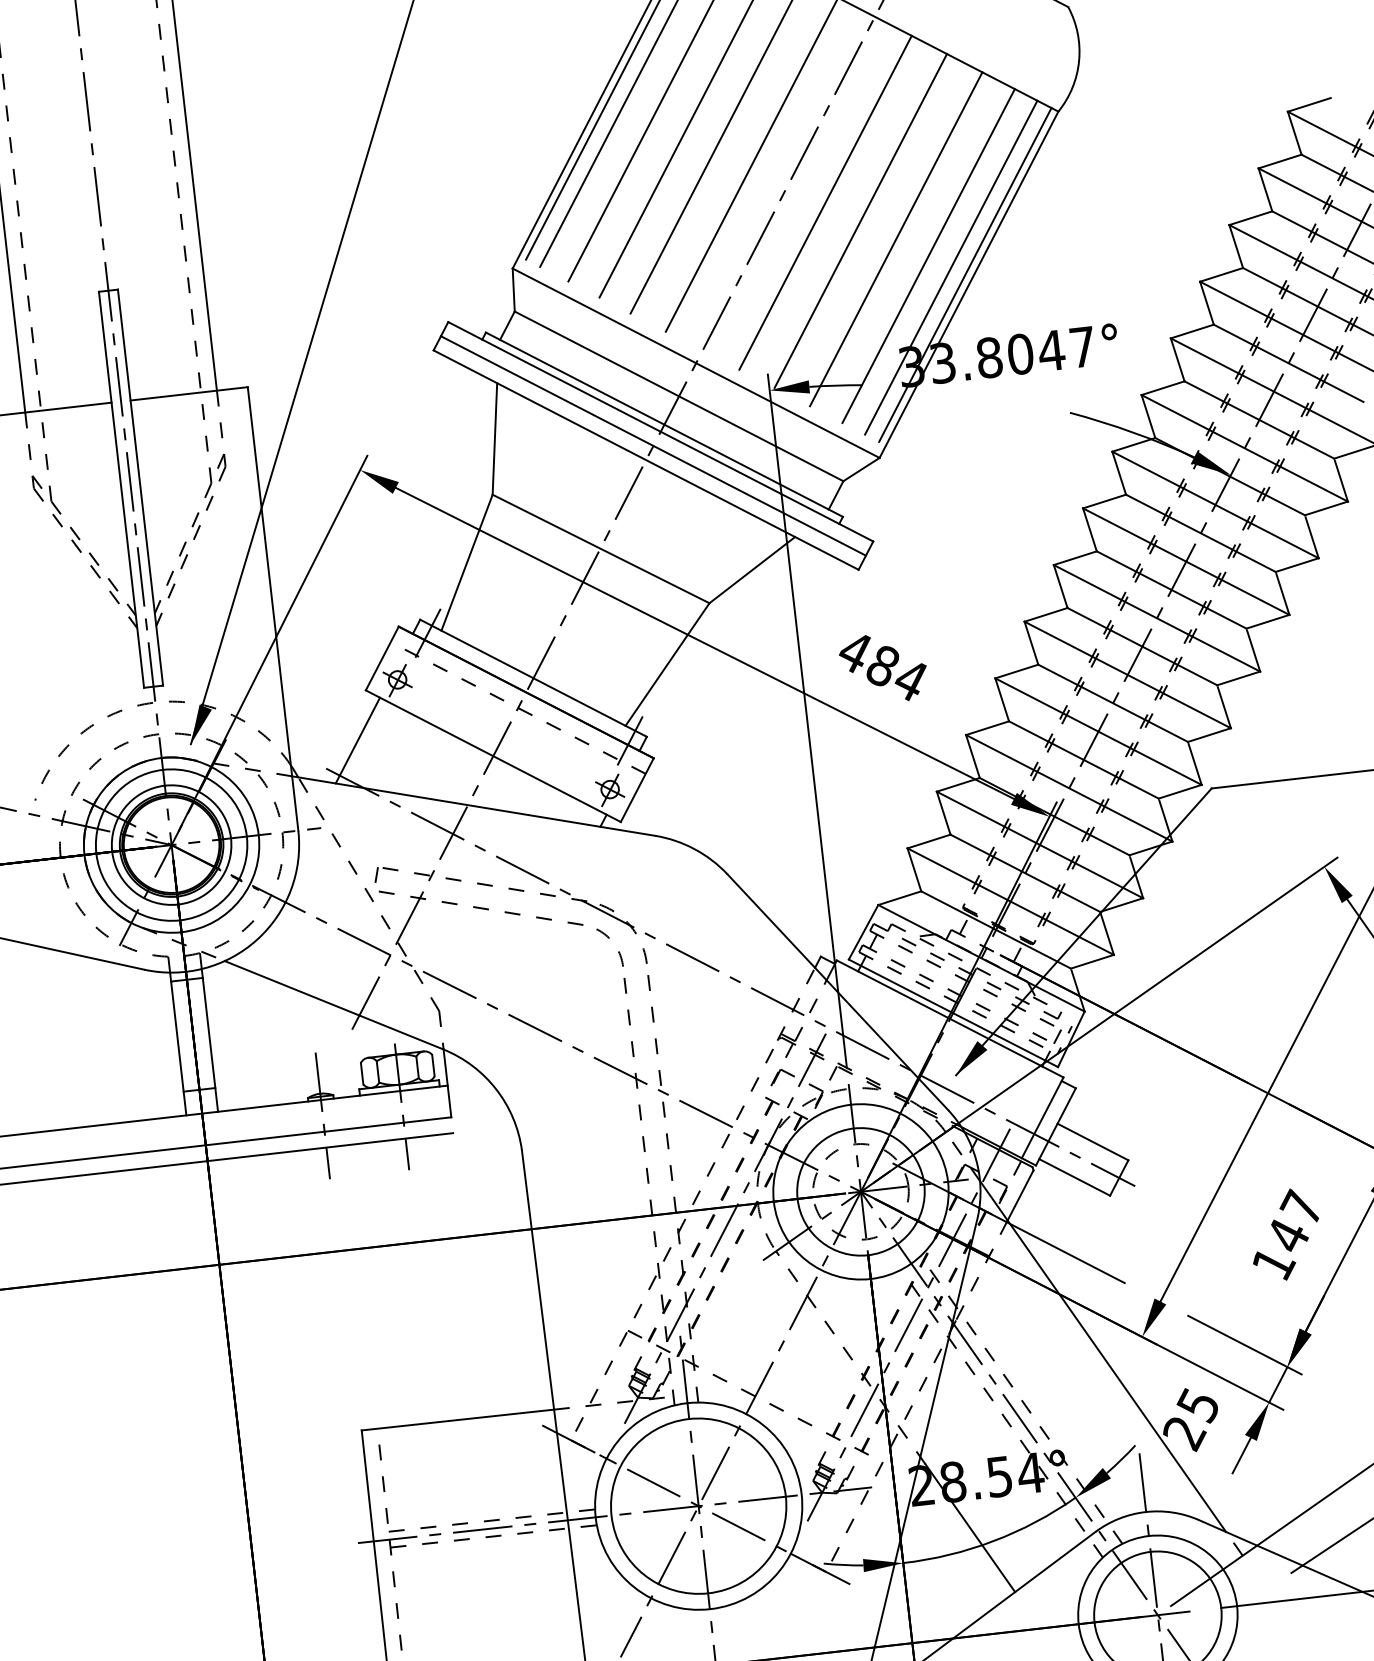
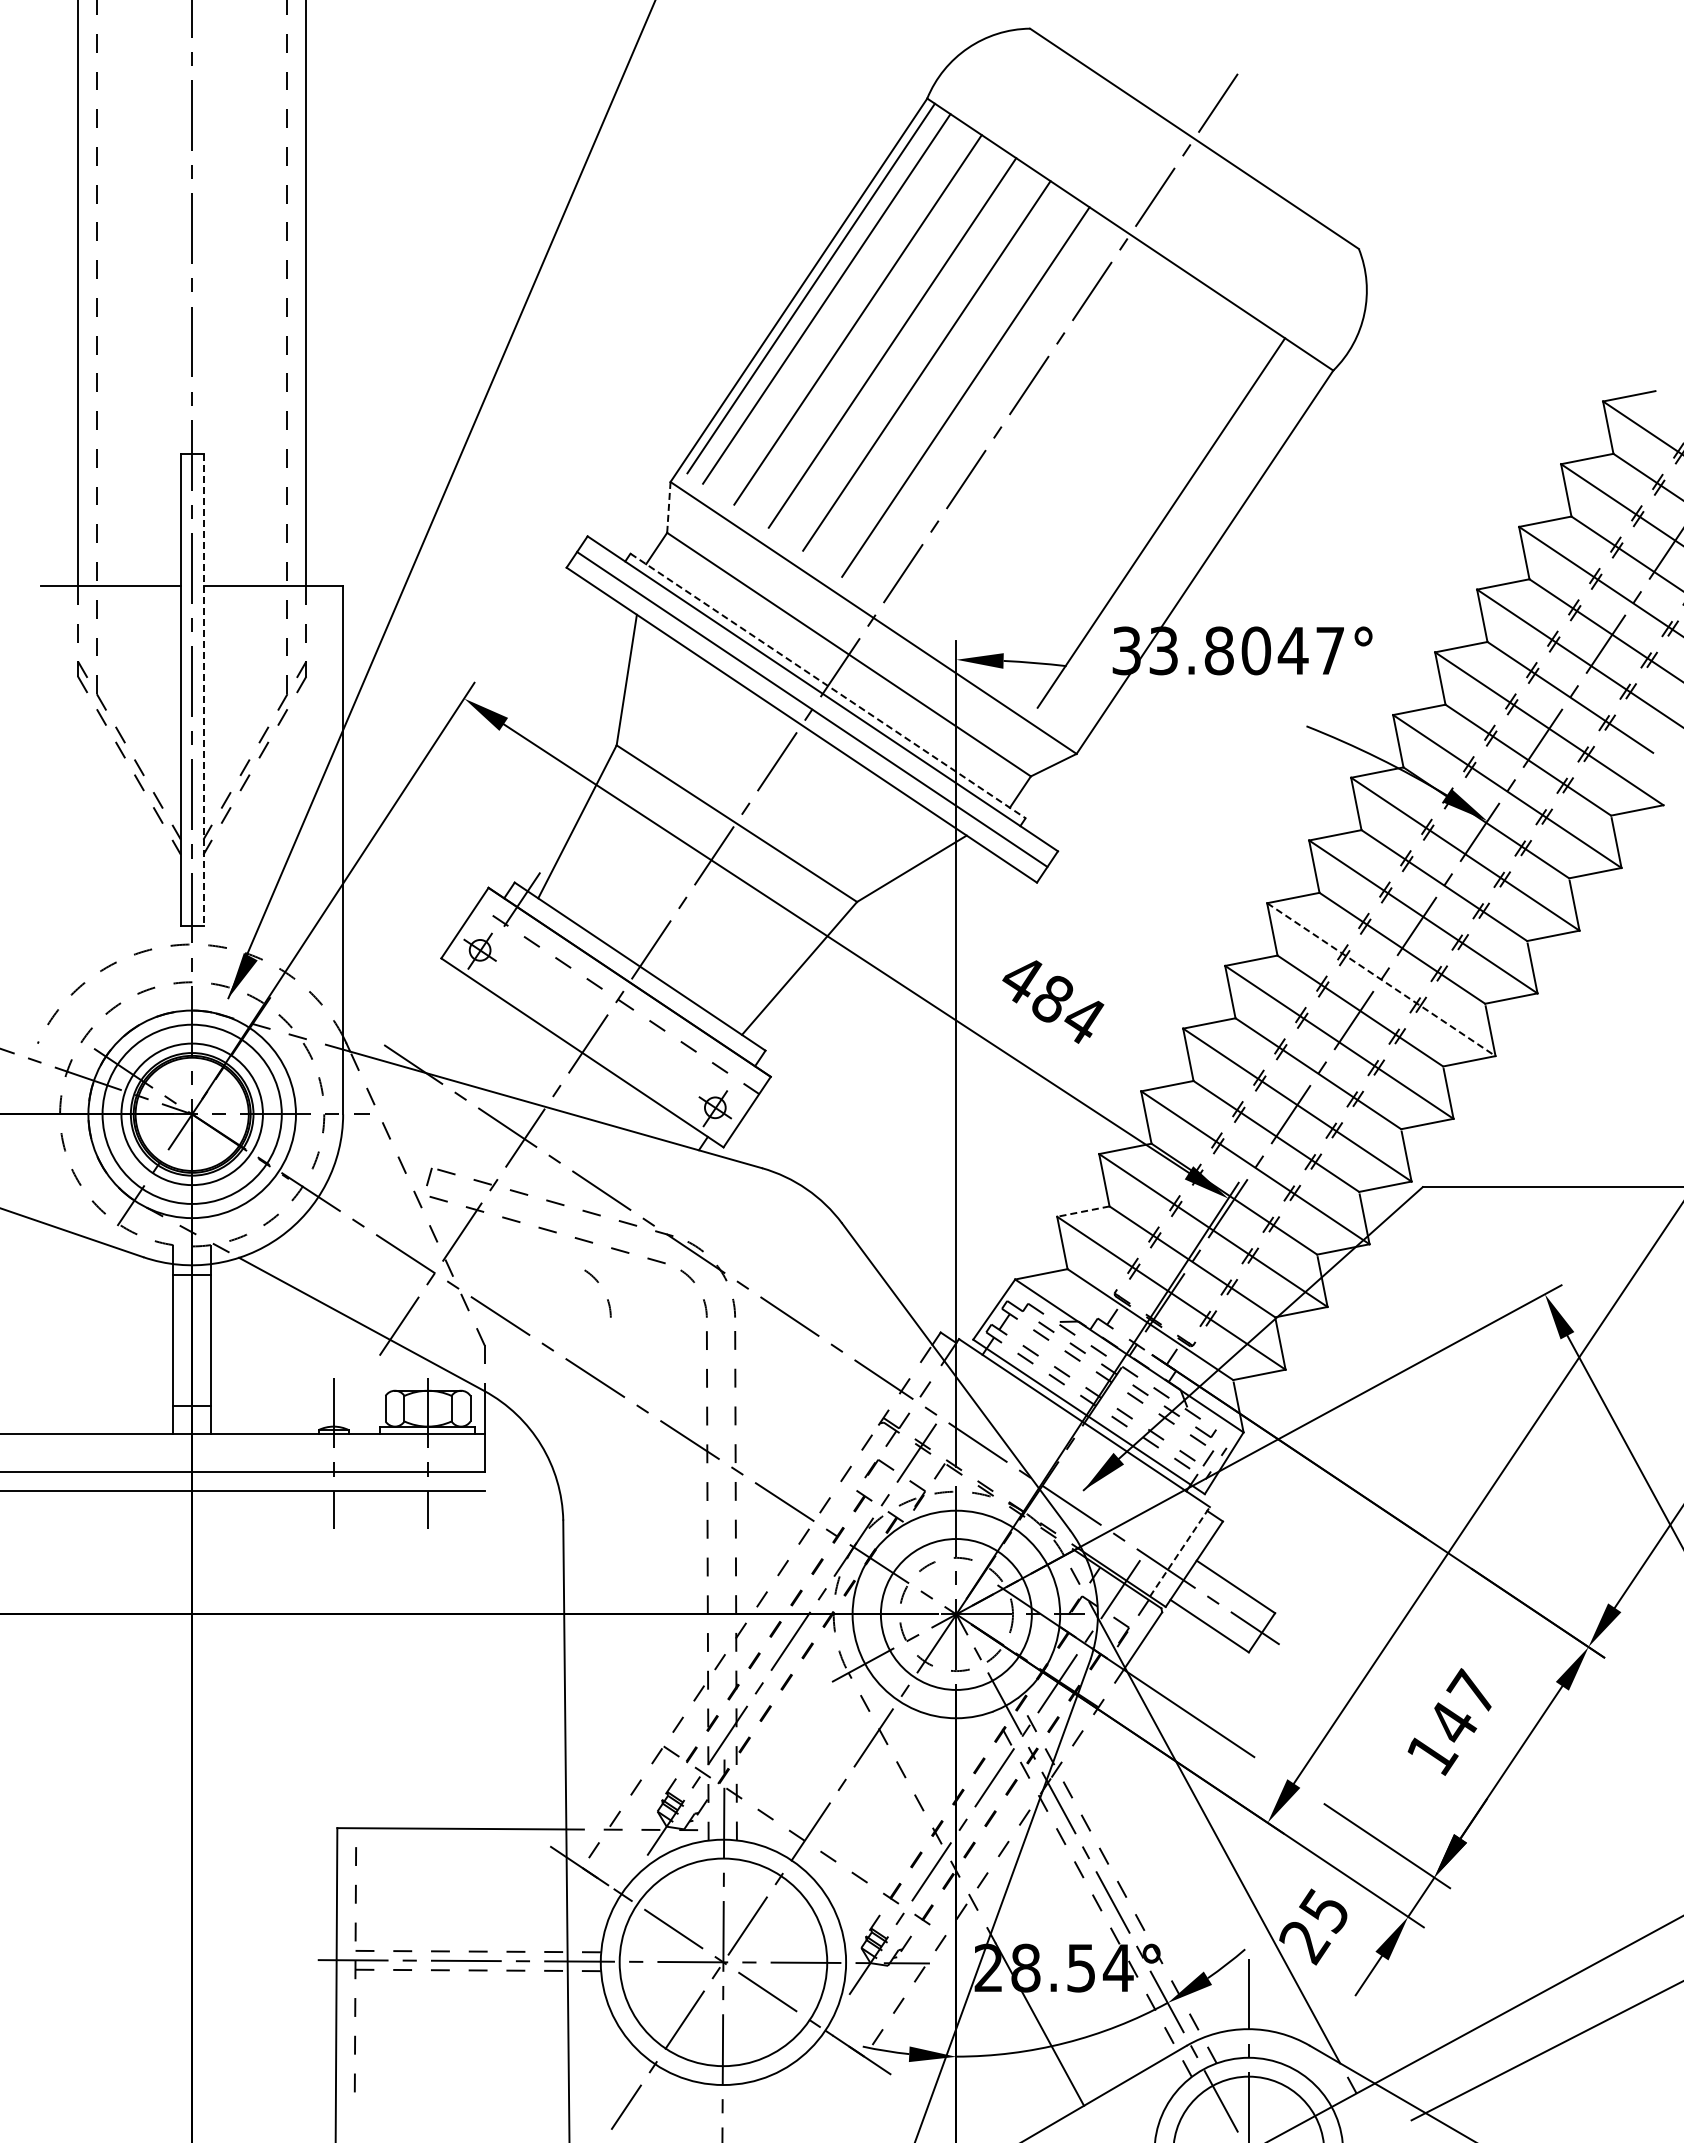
line: (824, 202) -> (1046, 446), removed
line: (860, 220) -> (1086, 472), removed
line: (896, 238) -> (1125, 498), removed
line: (951, 267) -> (1186, 539), removed
line: (964, 275) -> (1201, 550), removed
line: (513, 289) -> (668, 506), solid -> dashed
line: (664, 424) -> (828, 685), solid -> dashed
line: (140, 487) -> (203, 689), solid -> dashed
line: (1157, 618) -> (1381, 979), solid -> dashed
line: (358, 739) -> (425, 1015), removed
line: (630, 741) -> (745, 1053), removed
line: (929, 841) -> (1083, 1211), solid -> dashed
arc: (527, 947) -> (597, 1282), added
line: (1042, 1117) -> (1179, 1551), solid -> dashed

